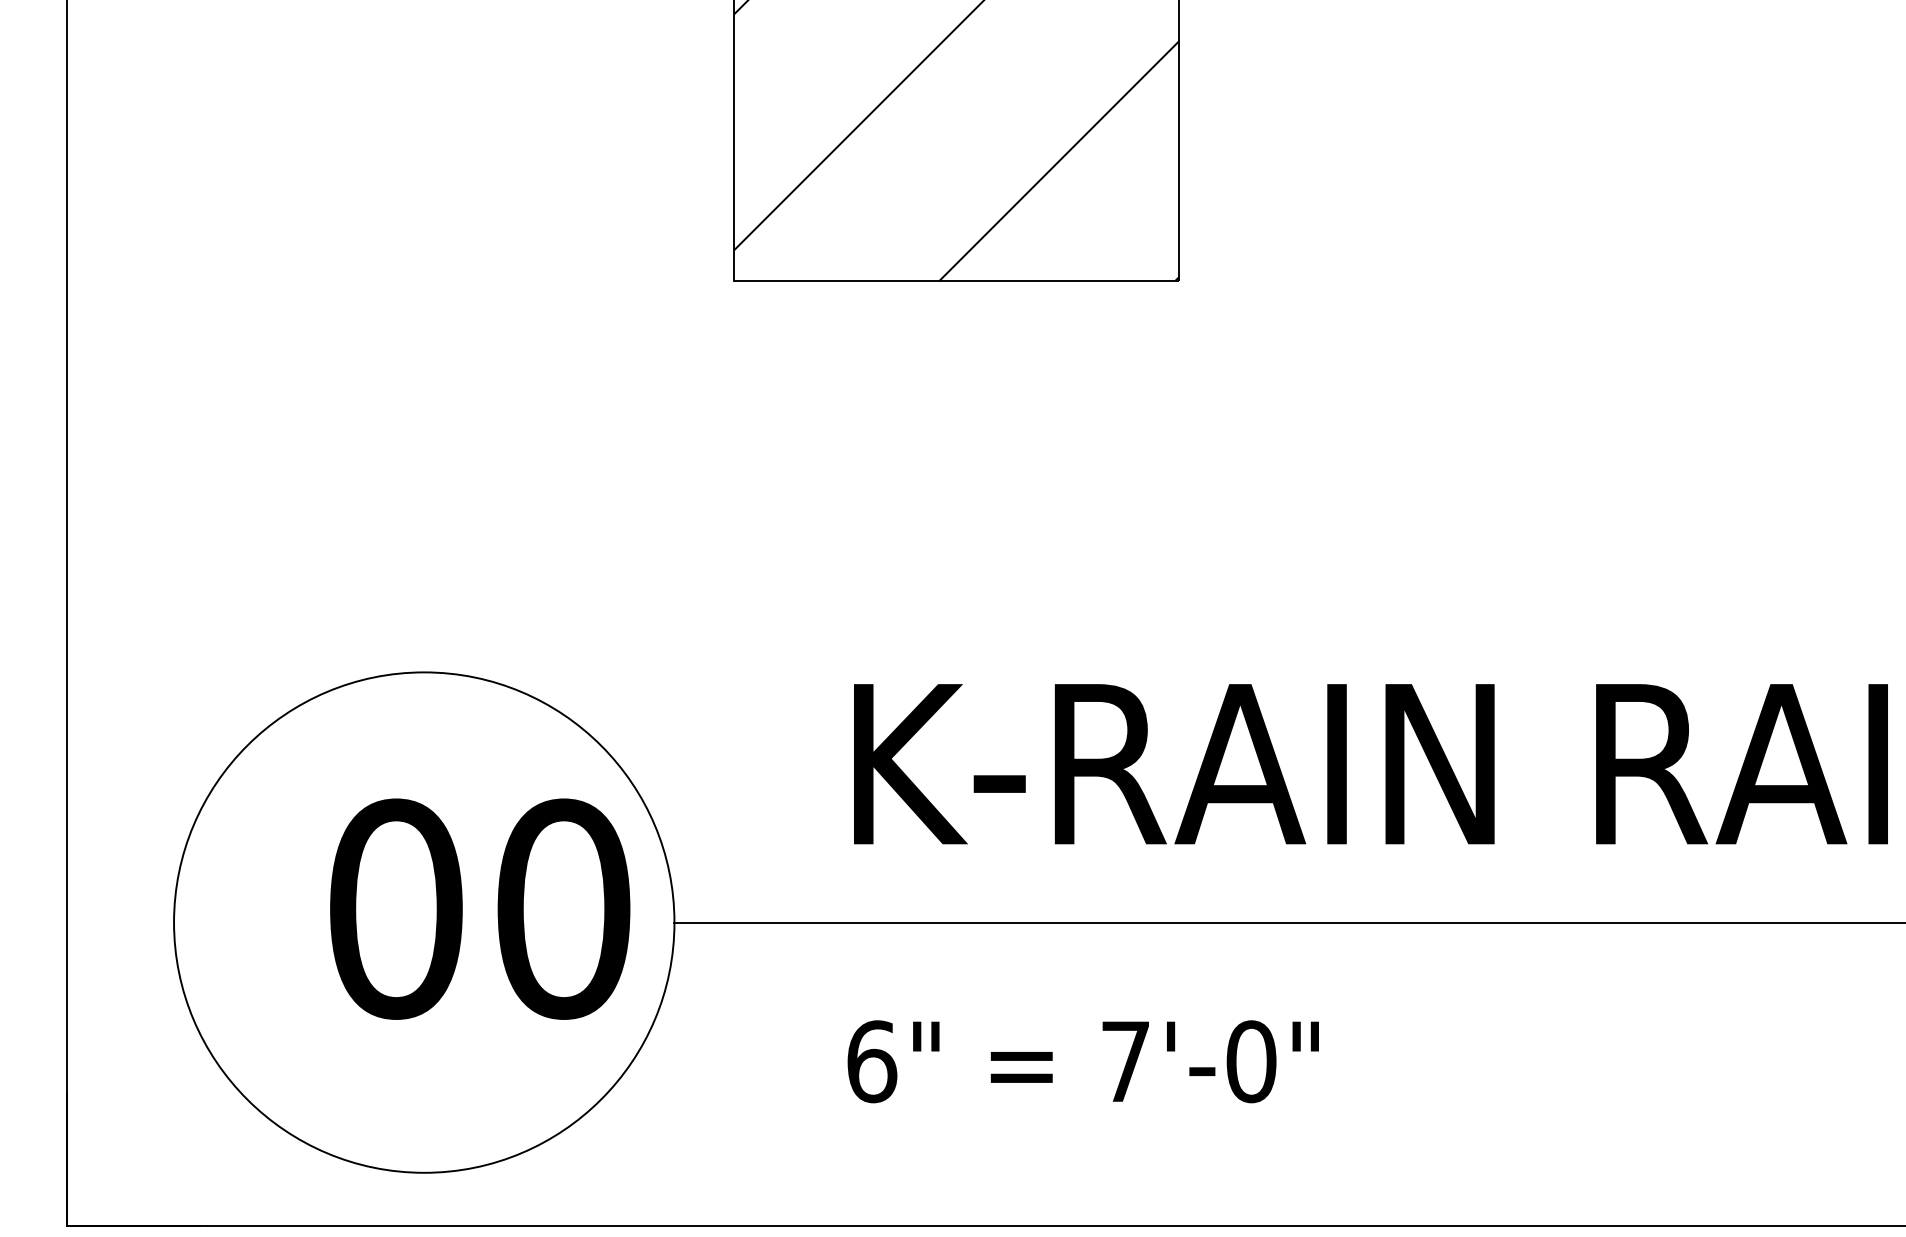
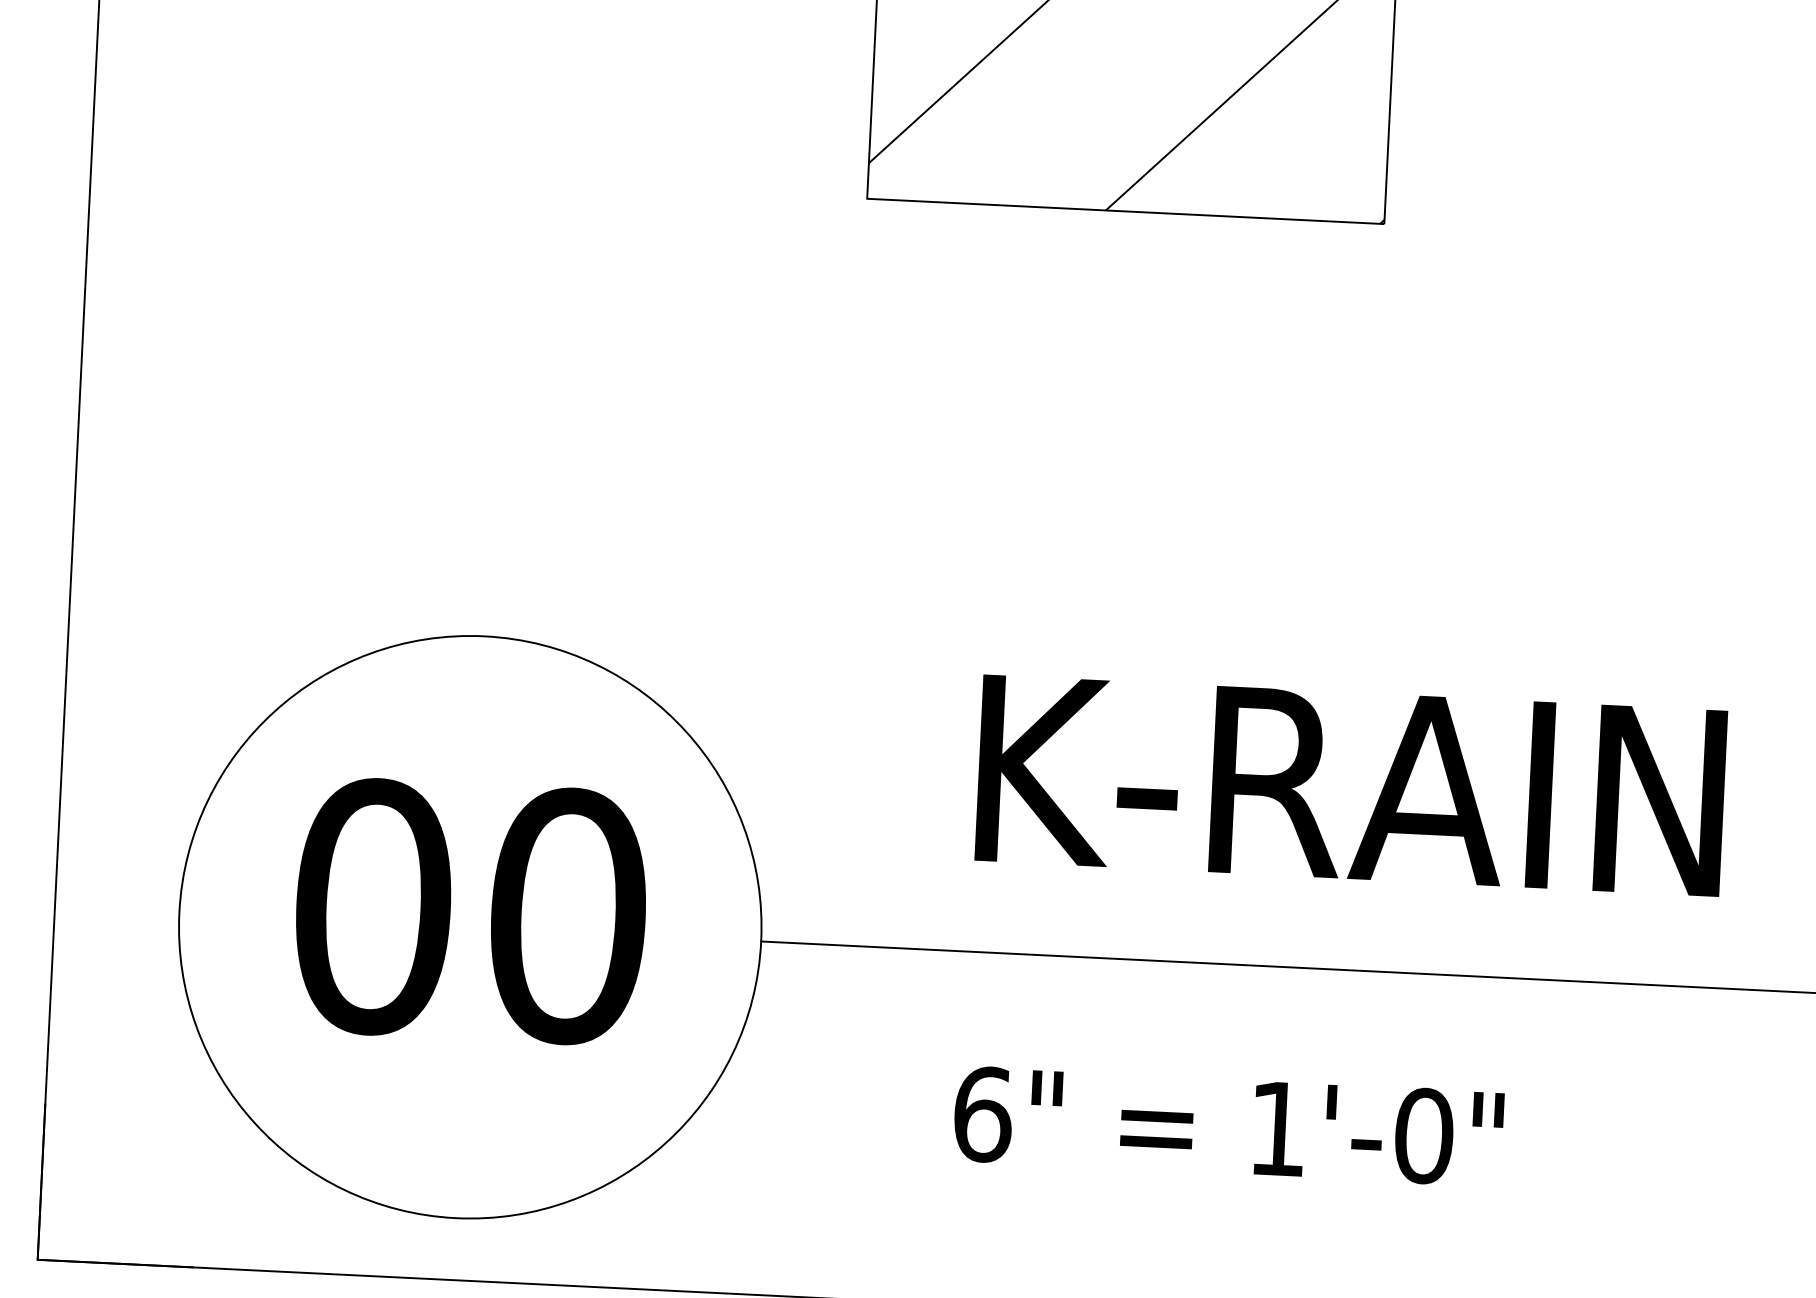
text: (480, 908) -> (471, 910), moved
text: (1125, 1061) -> (1277, 1128), 7'-0" -> 1'-0"

